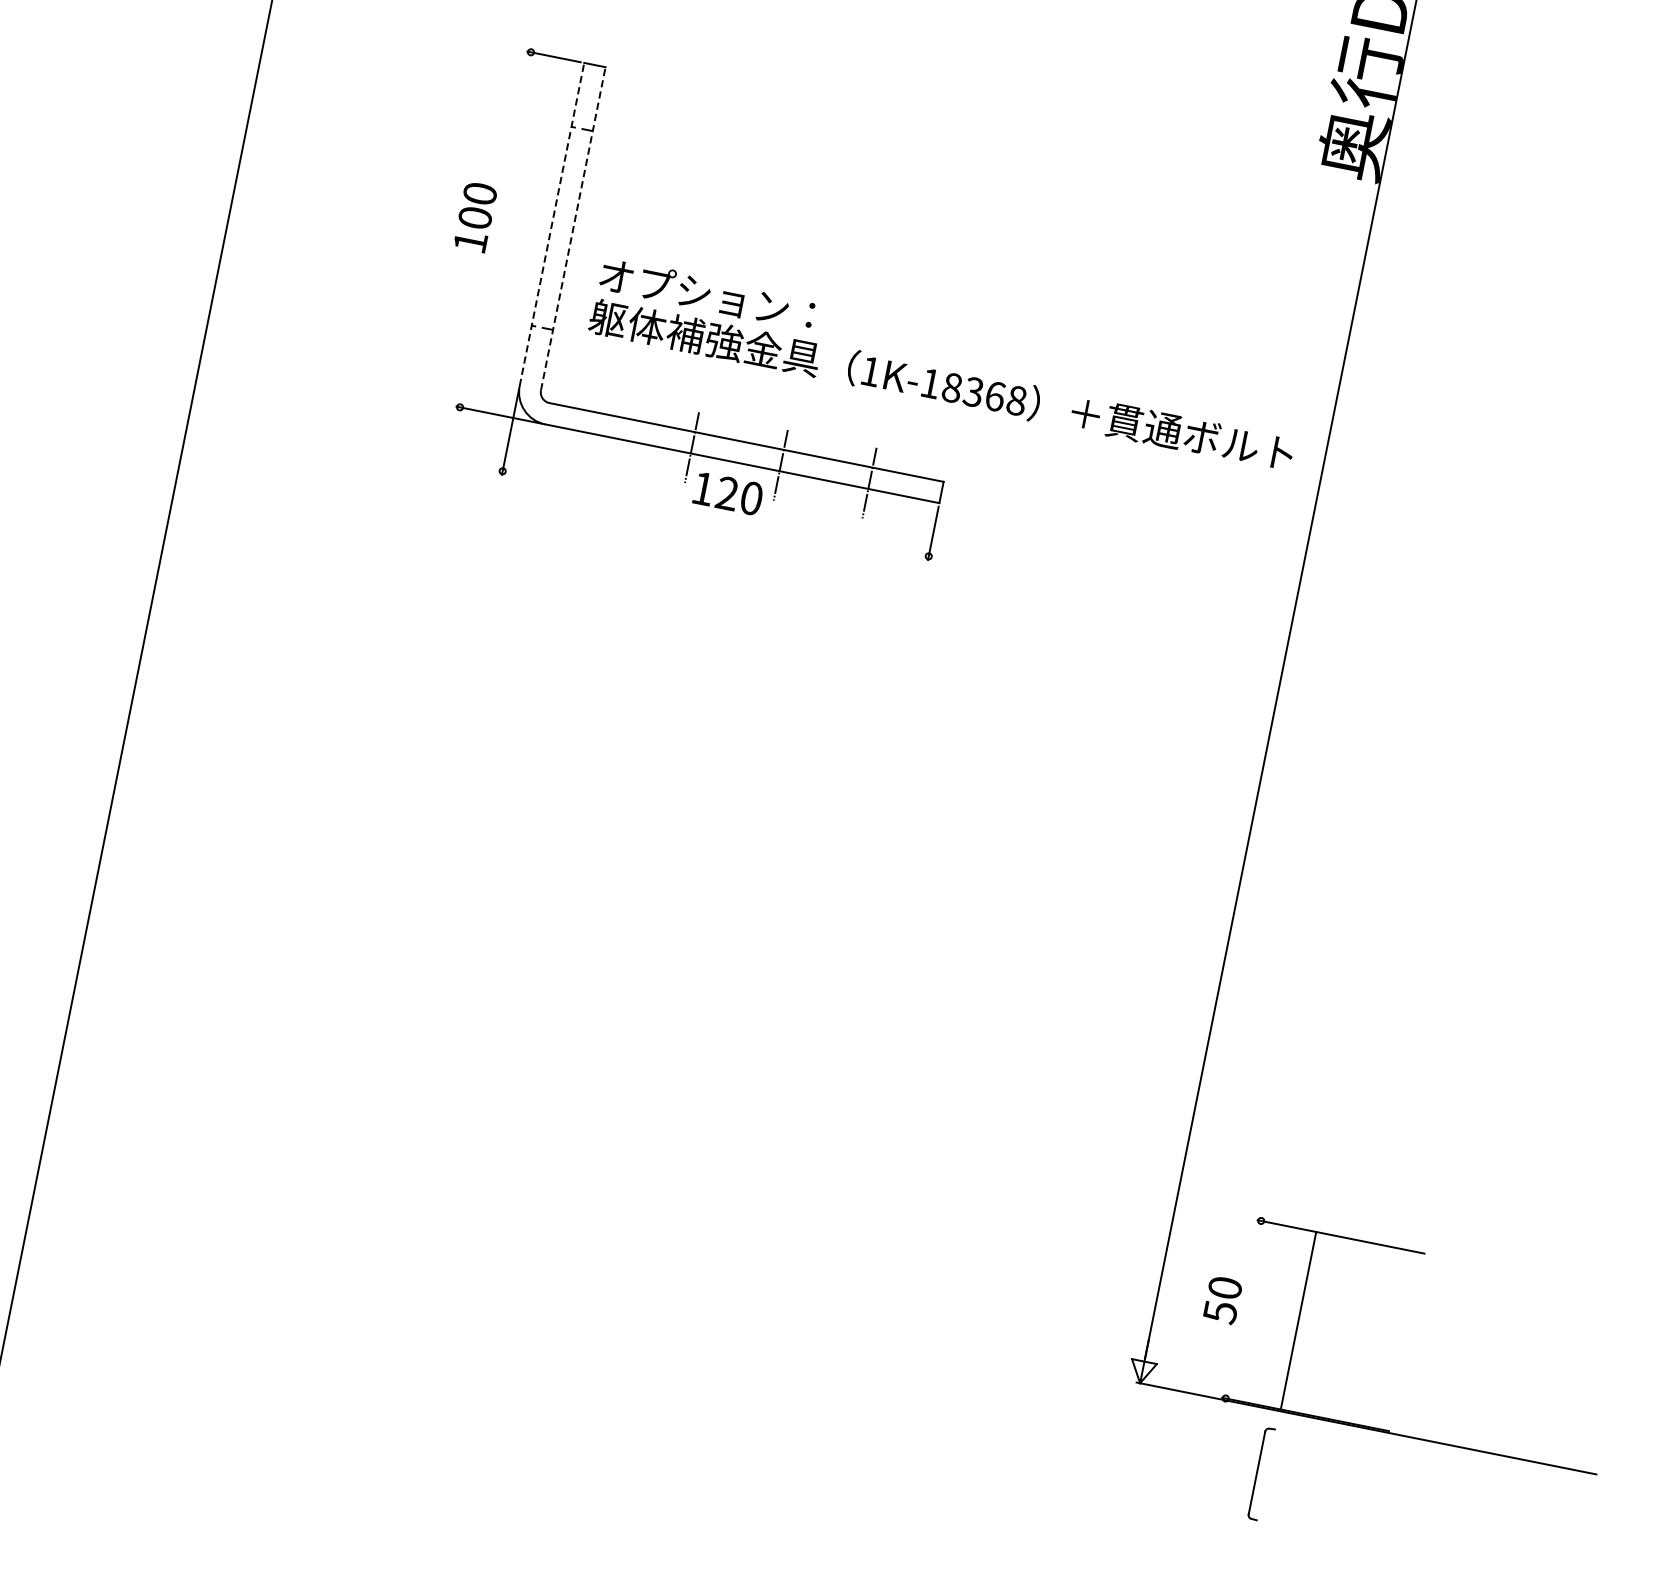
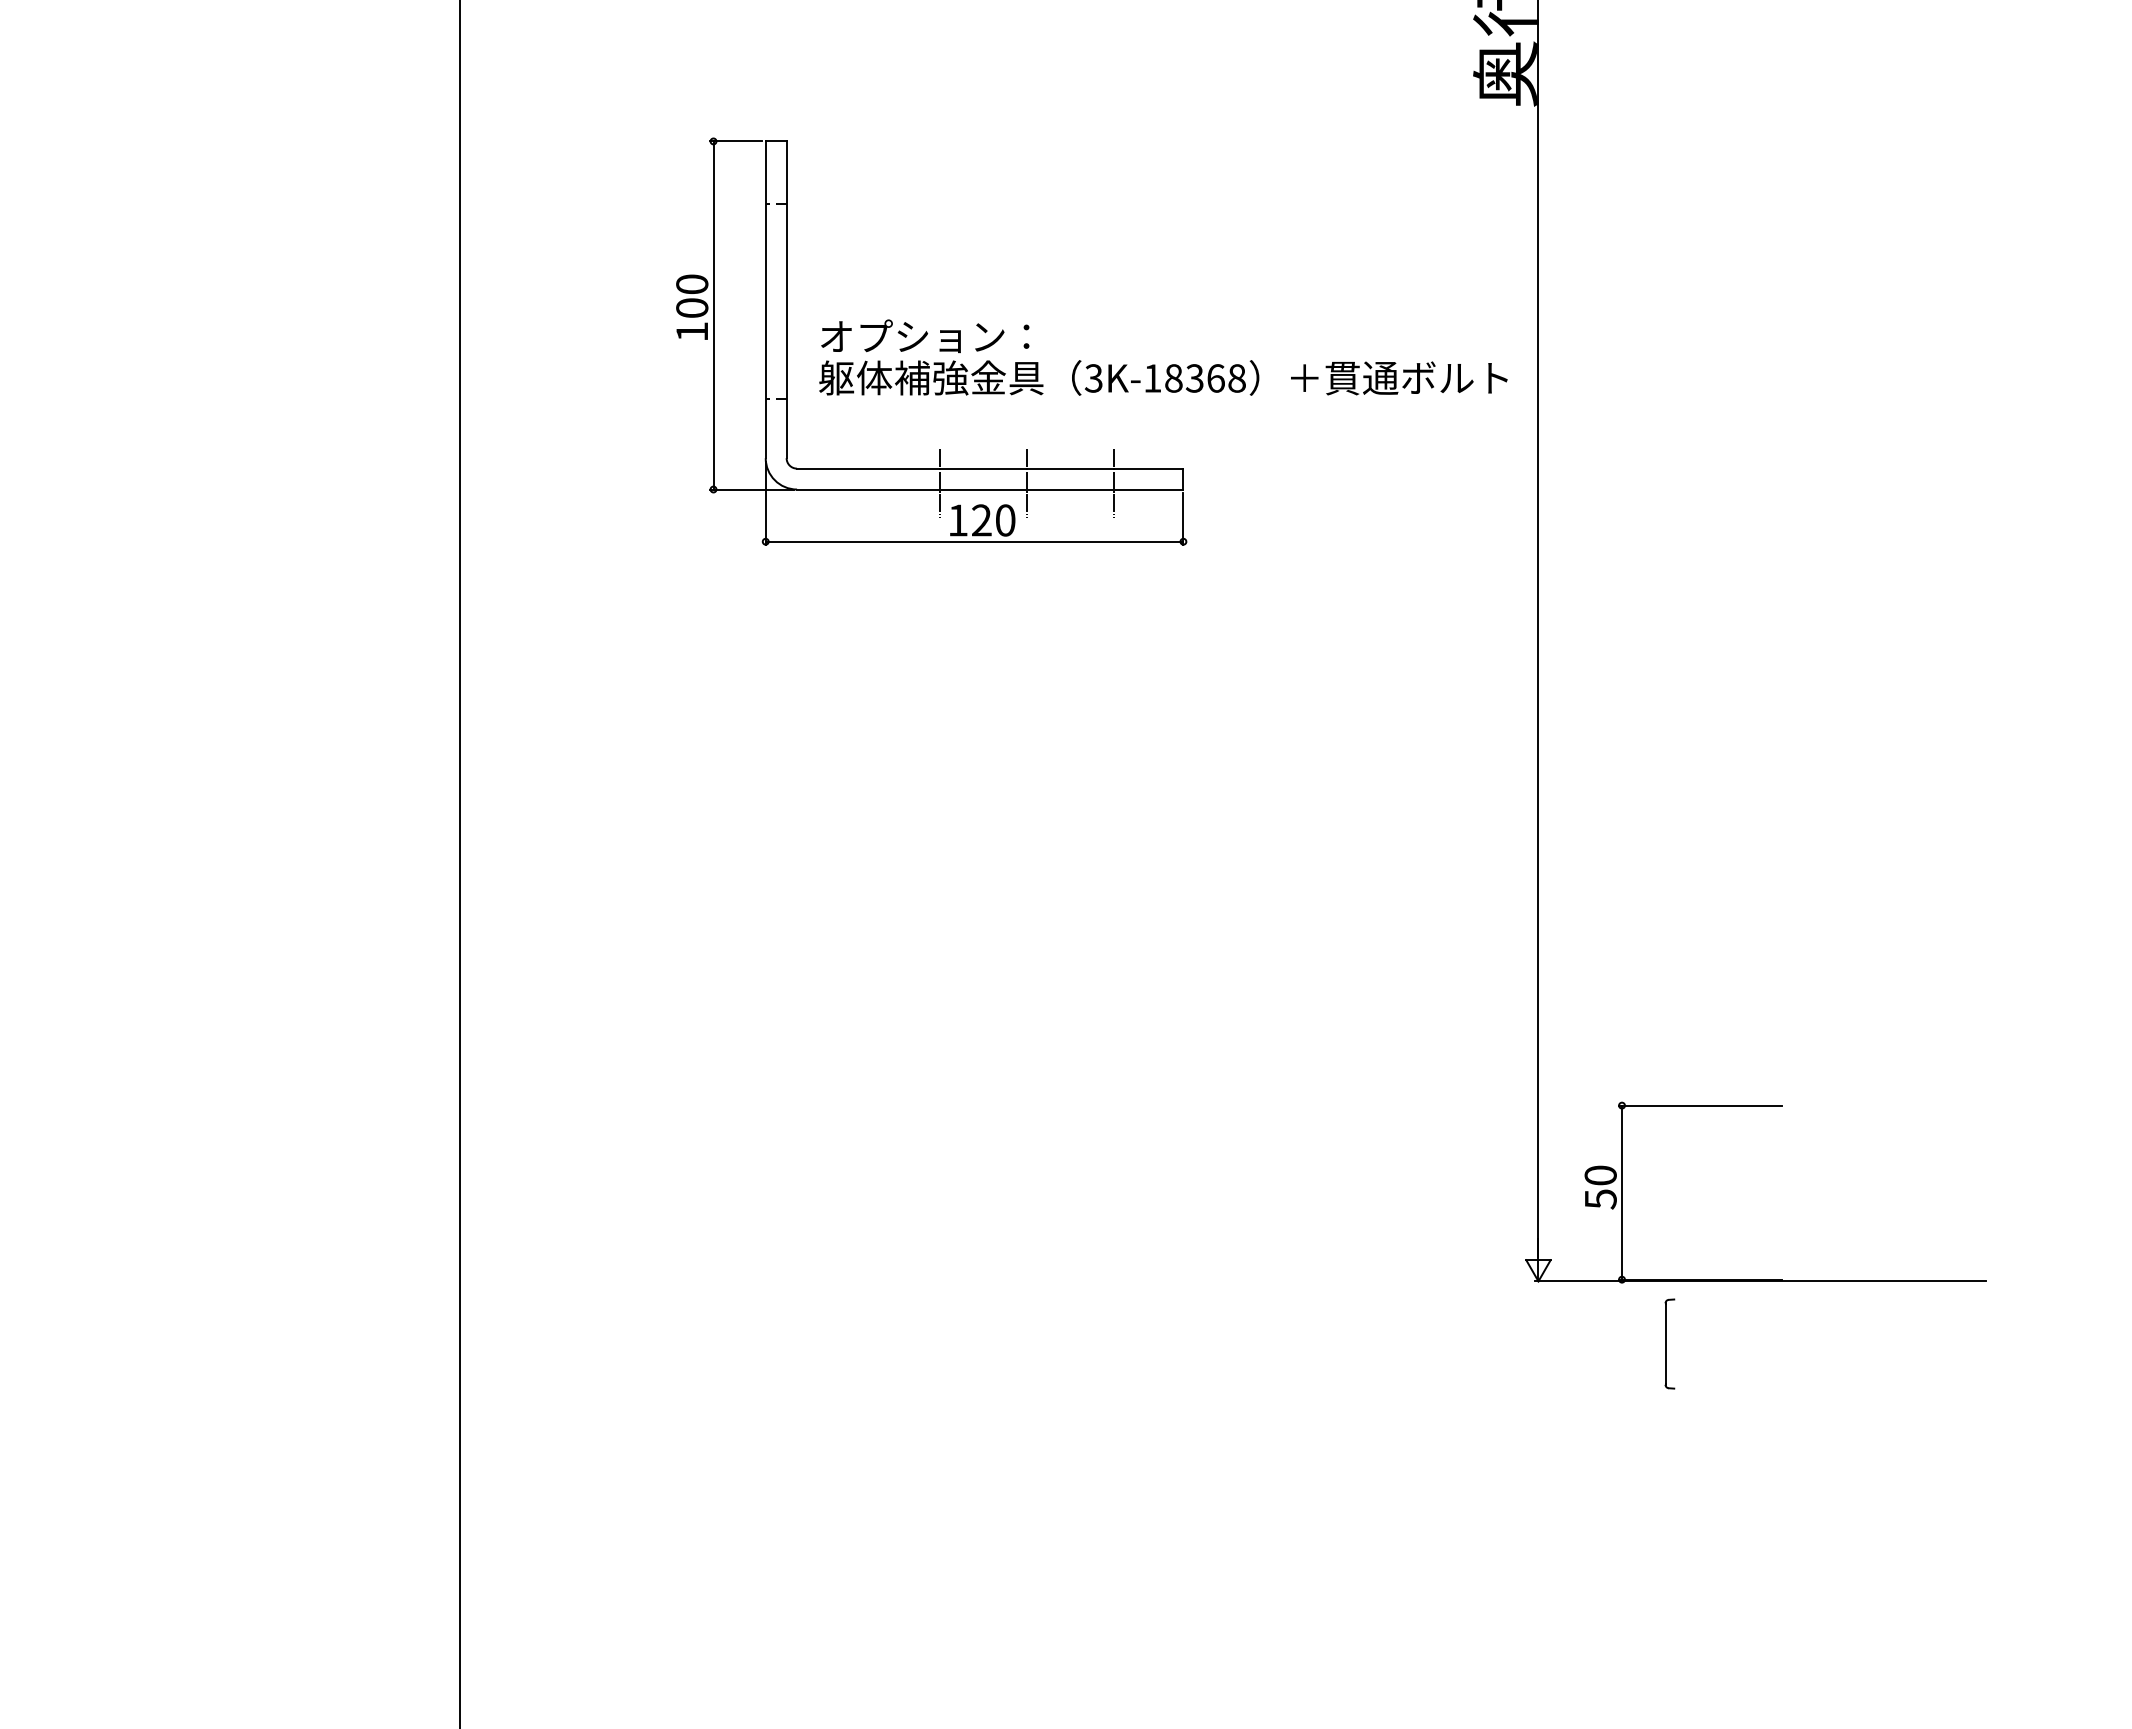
line: (551, 224) -> (765, 299), dashed -> solid
line: (573, 228) -> (786, 299), dashed -> solid
line: (495, 229) -> (713, 315), added
text: (870, 371) -> (1093, 378), 1K-18368 -> 3K-18368
line: (715, 513) -> (974, 541), added
line: (1299, 1320) -> (1622, 1192), moved

